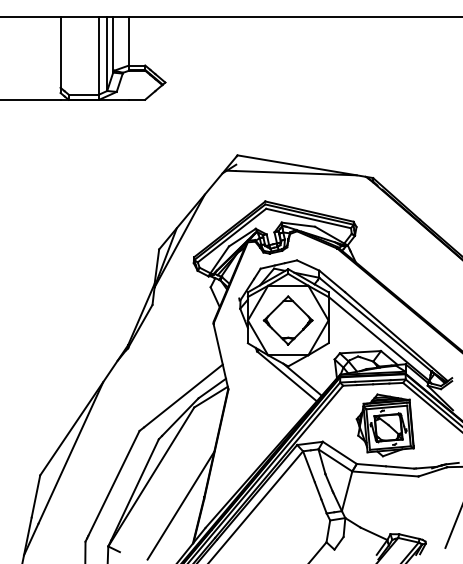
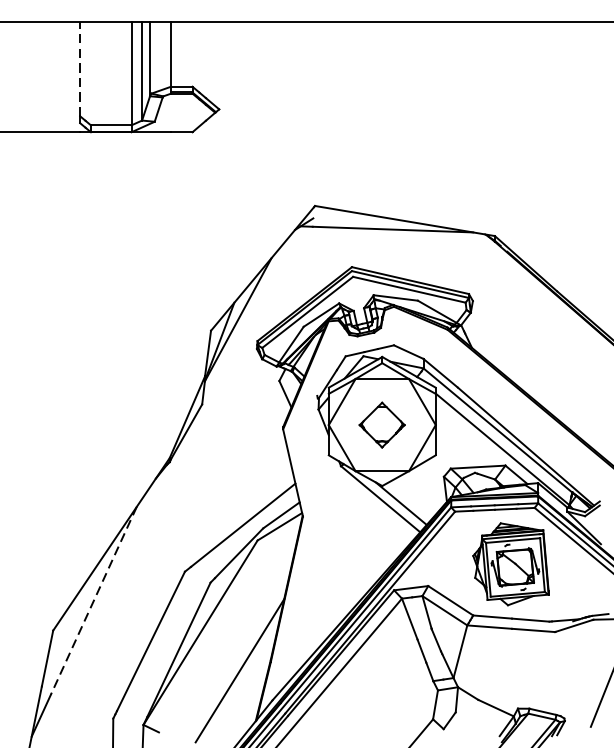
line: (60, 51) -> (80, 68), solid -> dashed
part: (287, 320) -> (381, 425), size x0.7
line: (70, 452) -> (93, 600), solid -> dashed

